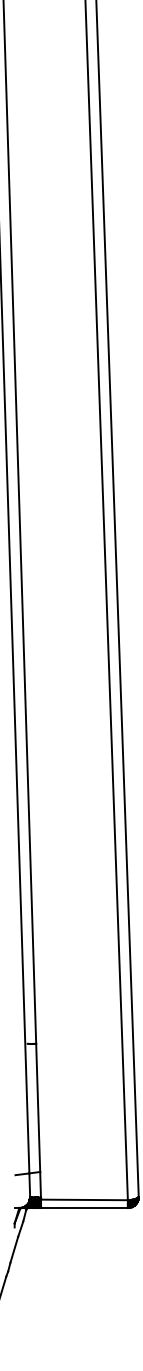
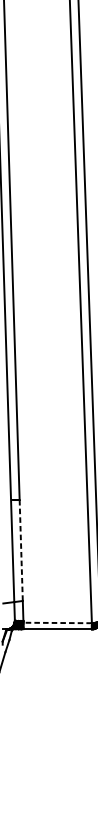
line: (38, 1108) -> (21, 550), solid -> dashed
line: (83, 1199) -> (56, 622), solid -> dashed

